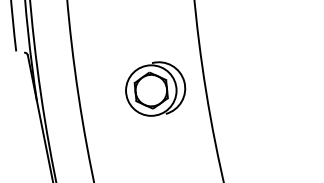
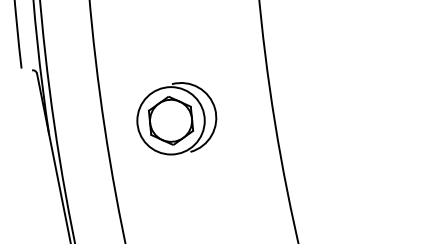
part: (155, 88) -> (176, 117), moved

